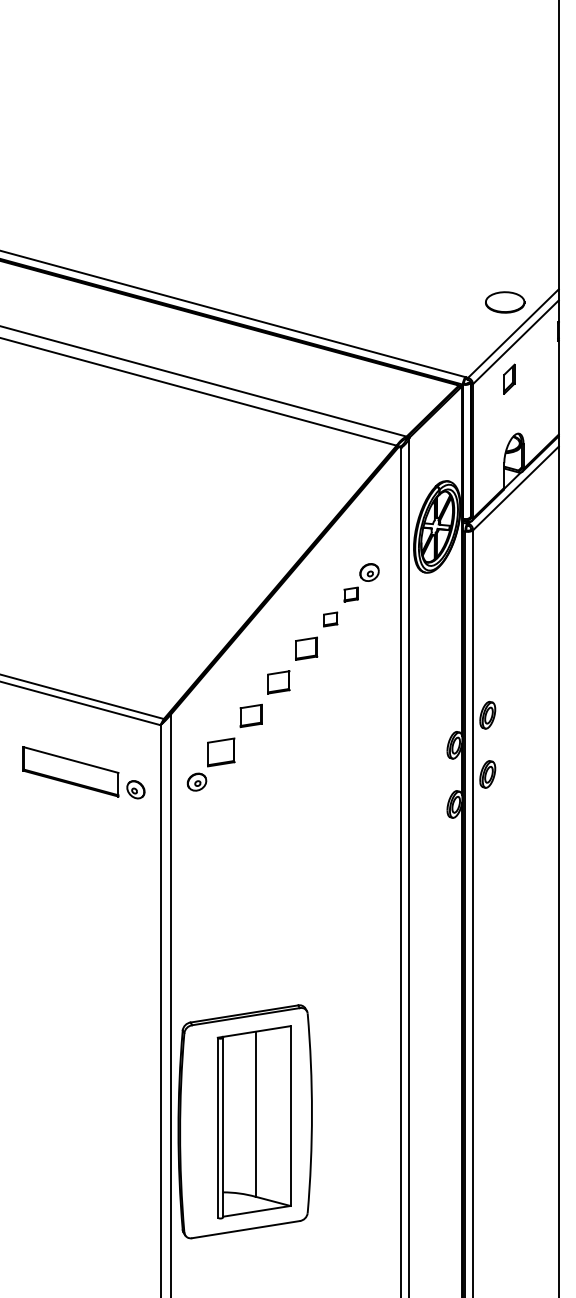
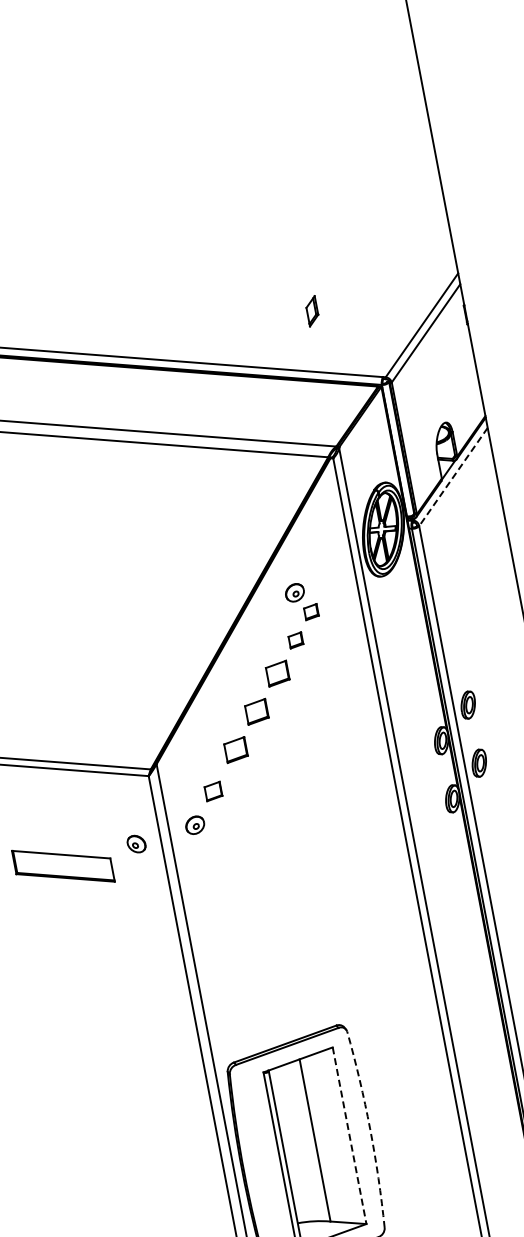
part: (505, 302) -> (408, 296), removed
part: (509, 378) -> (312, 310), moved
line: (515, 488) -> (453, 477), solid -> dashed
part: (369, 572) -> (294, 592), moved
part: (221, 752) -> (213, 791), size x0.6
part: (70, 771) -> (62, 866), moved
arc: (311, 1113) -> (369, 1129), solid -> dashed
line: (290, 1116) -> (349, 1136), solid -> dashed

